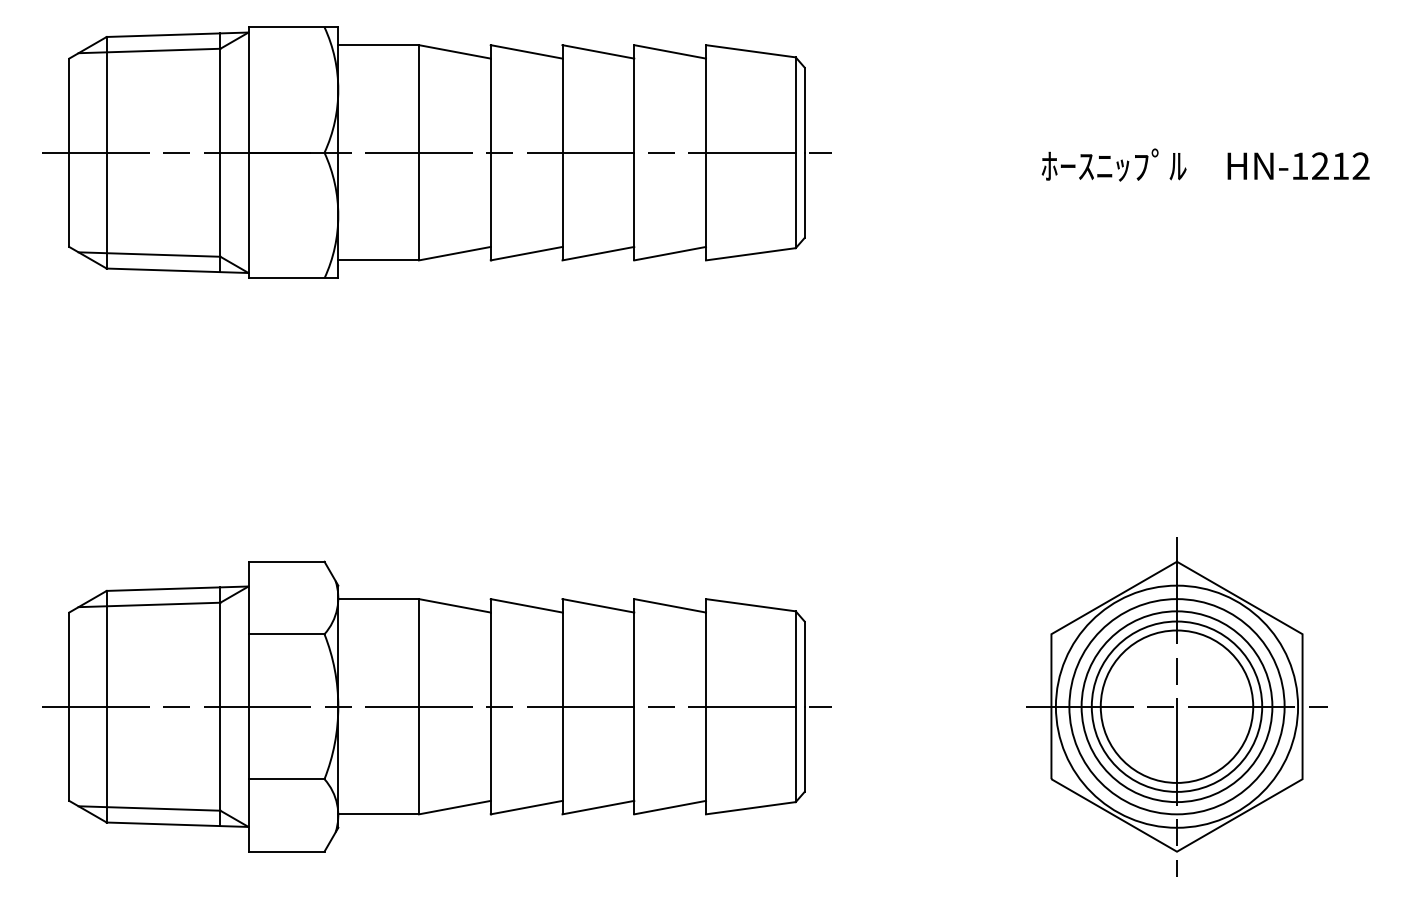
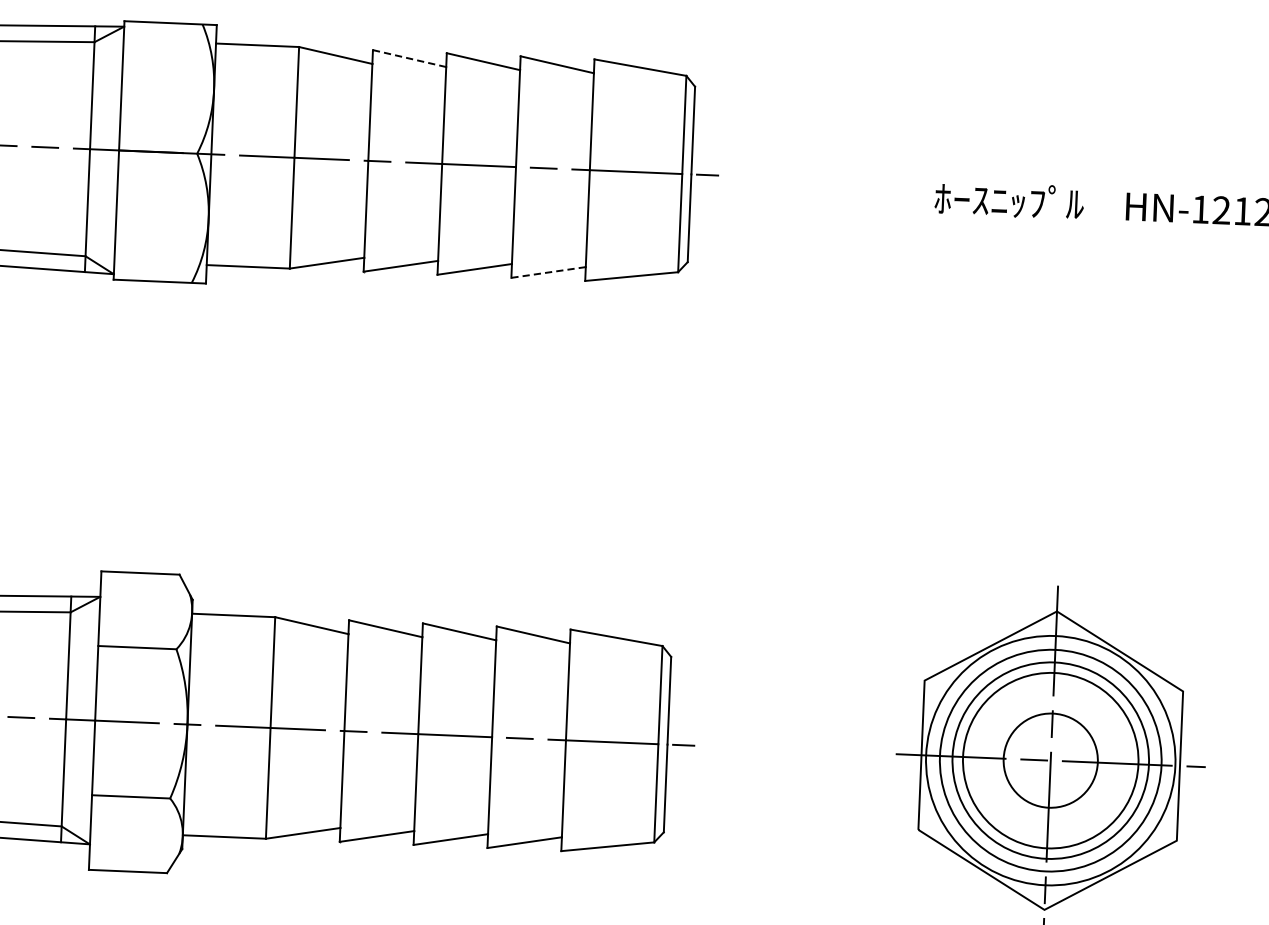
line: (527, 51) -> (410, 58), solid -> dashed
line: (670, 253) -> (548, 272), solid -> dashed
circle: (1176, 706) -> (1050, 760), size x0.6

